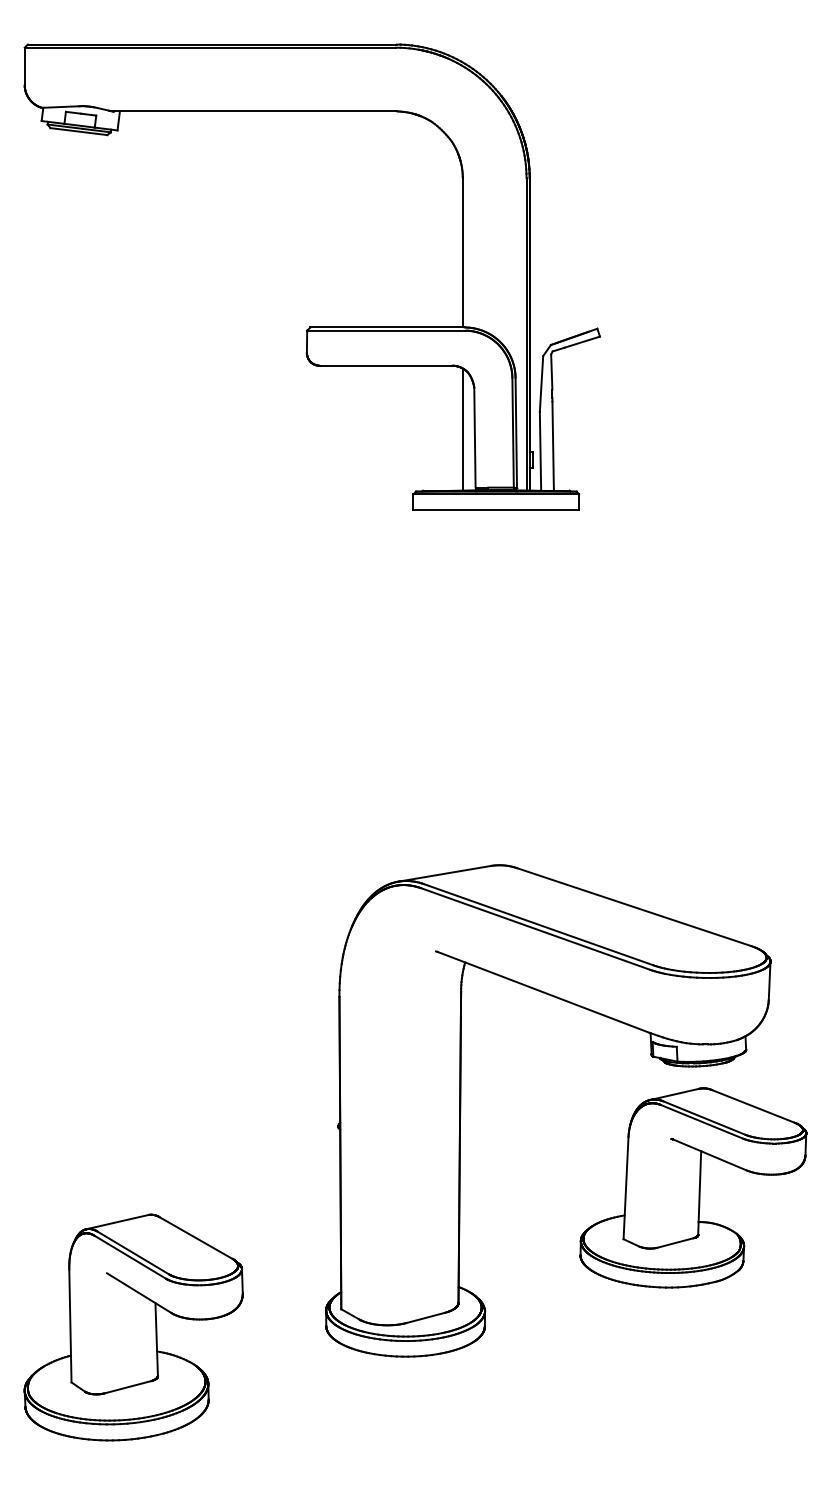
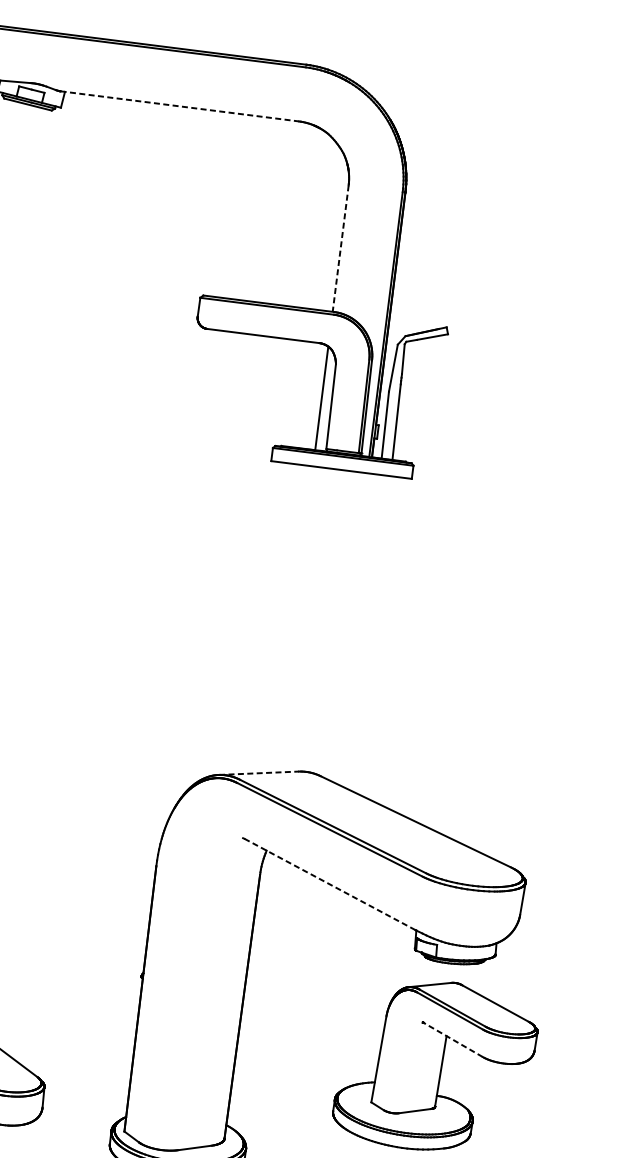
line: (255, 111) -> (179, 106), solid -> dashed
line: (462, 252) -> (340, 248), solid -> dashed
line: (445, 873) -> (259, 773), solid -> dashed
line: (543, 992) -> (329, 884), solid -> dashed
line: (709, 1154) -> (453, 1039), solid -> dashed

